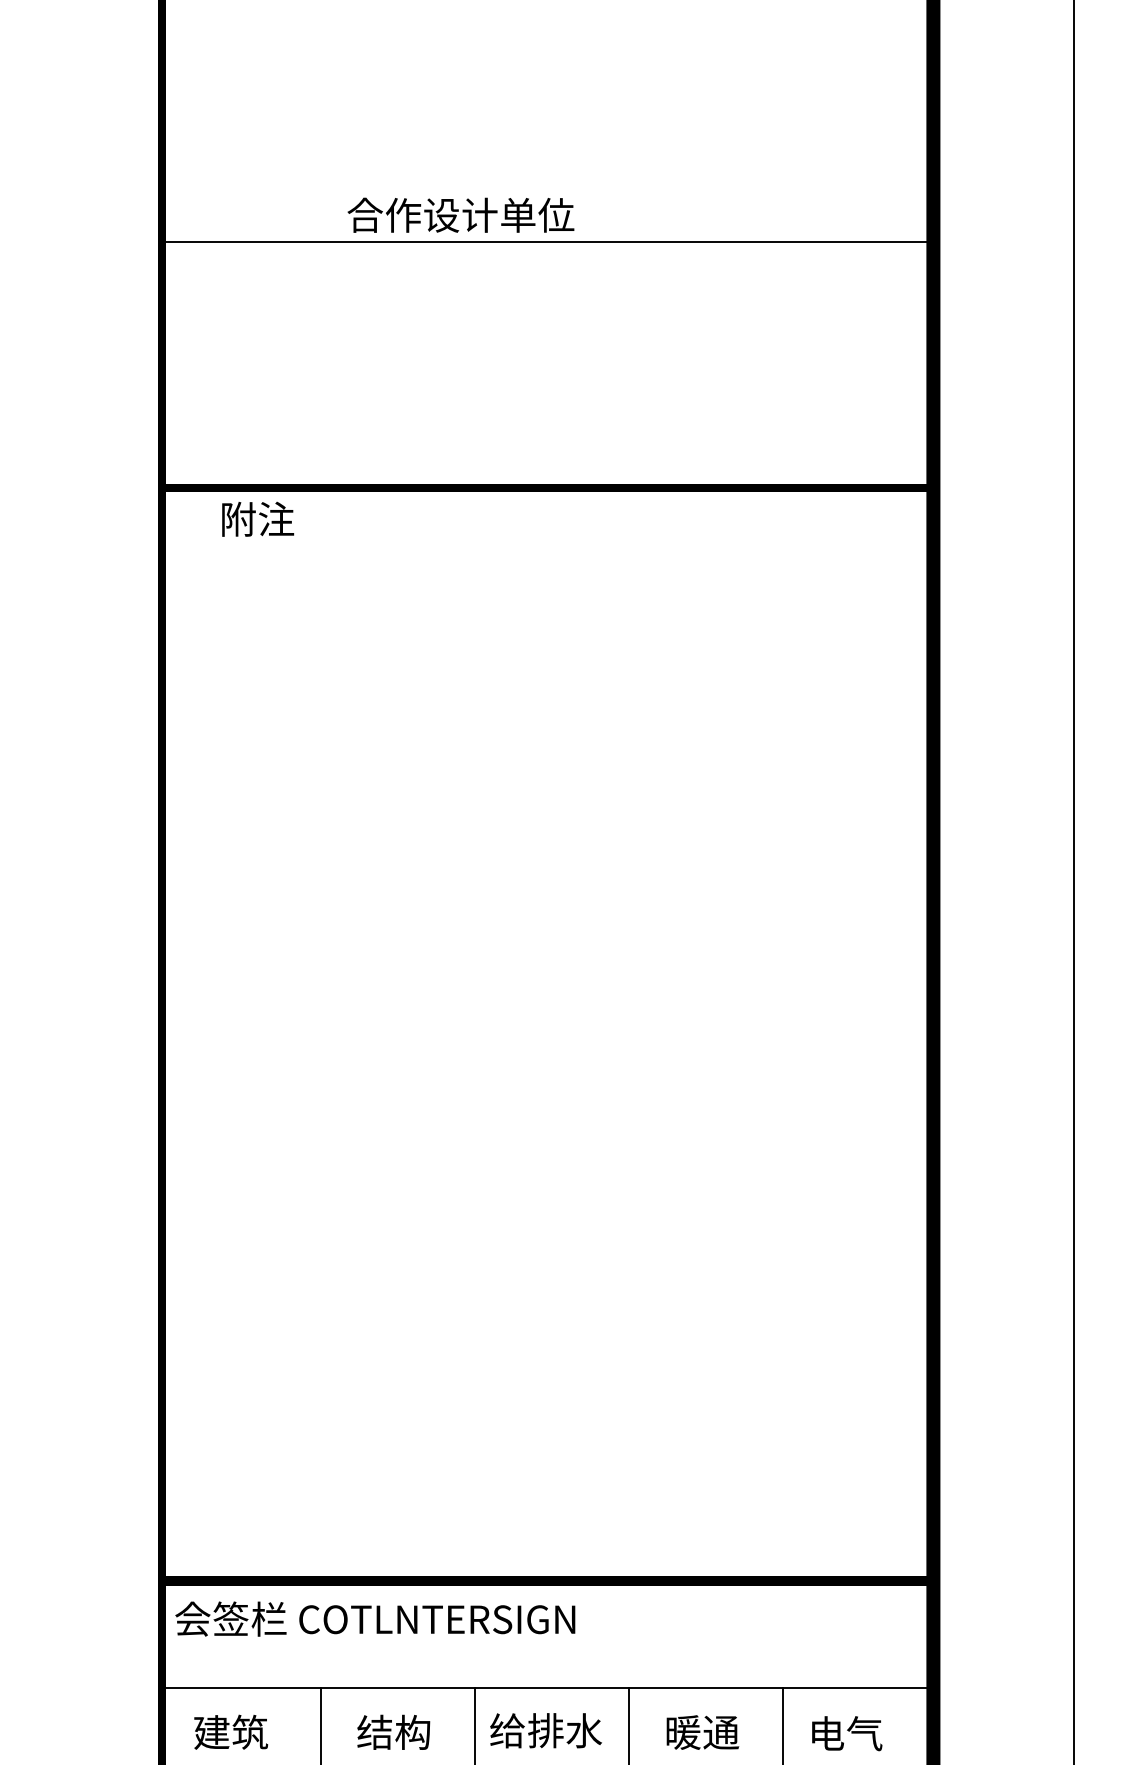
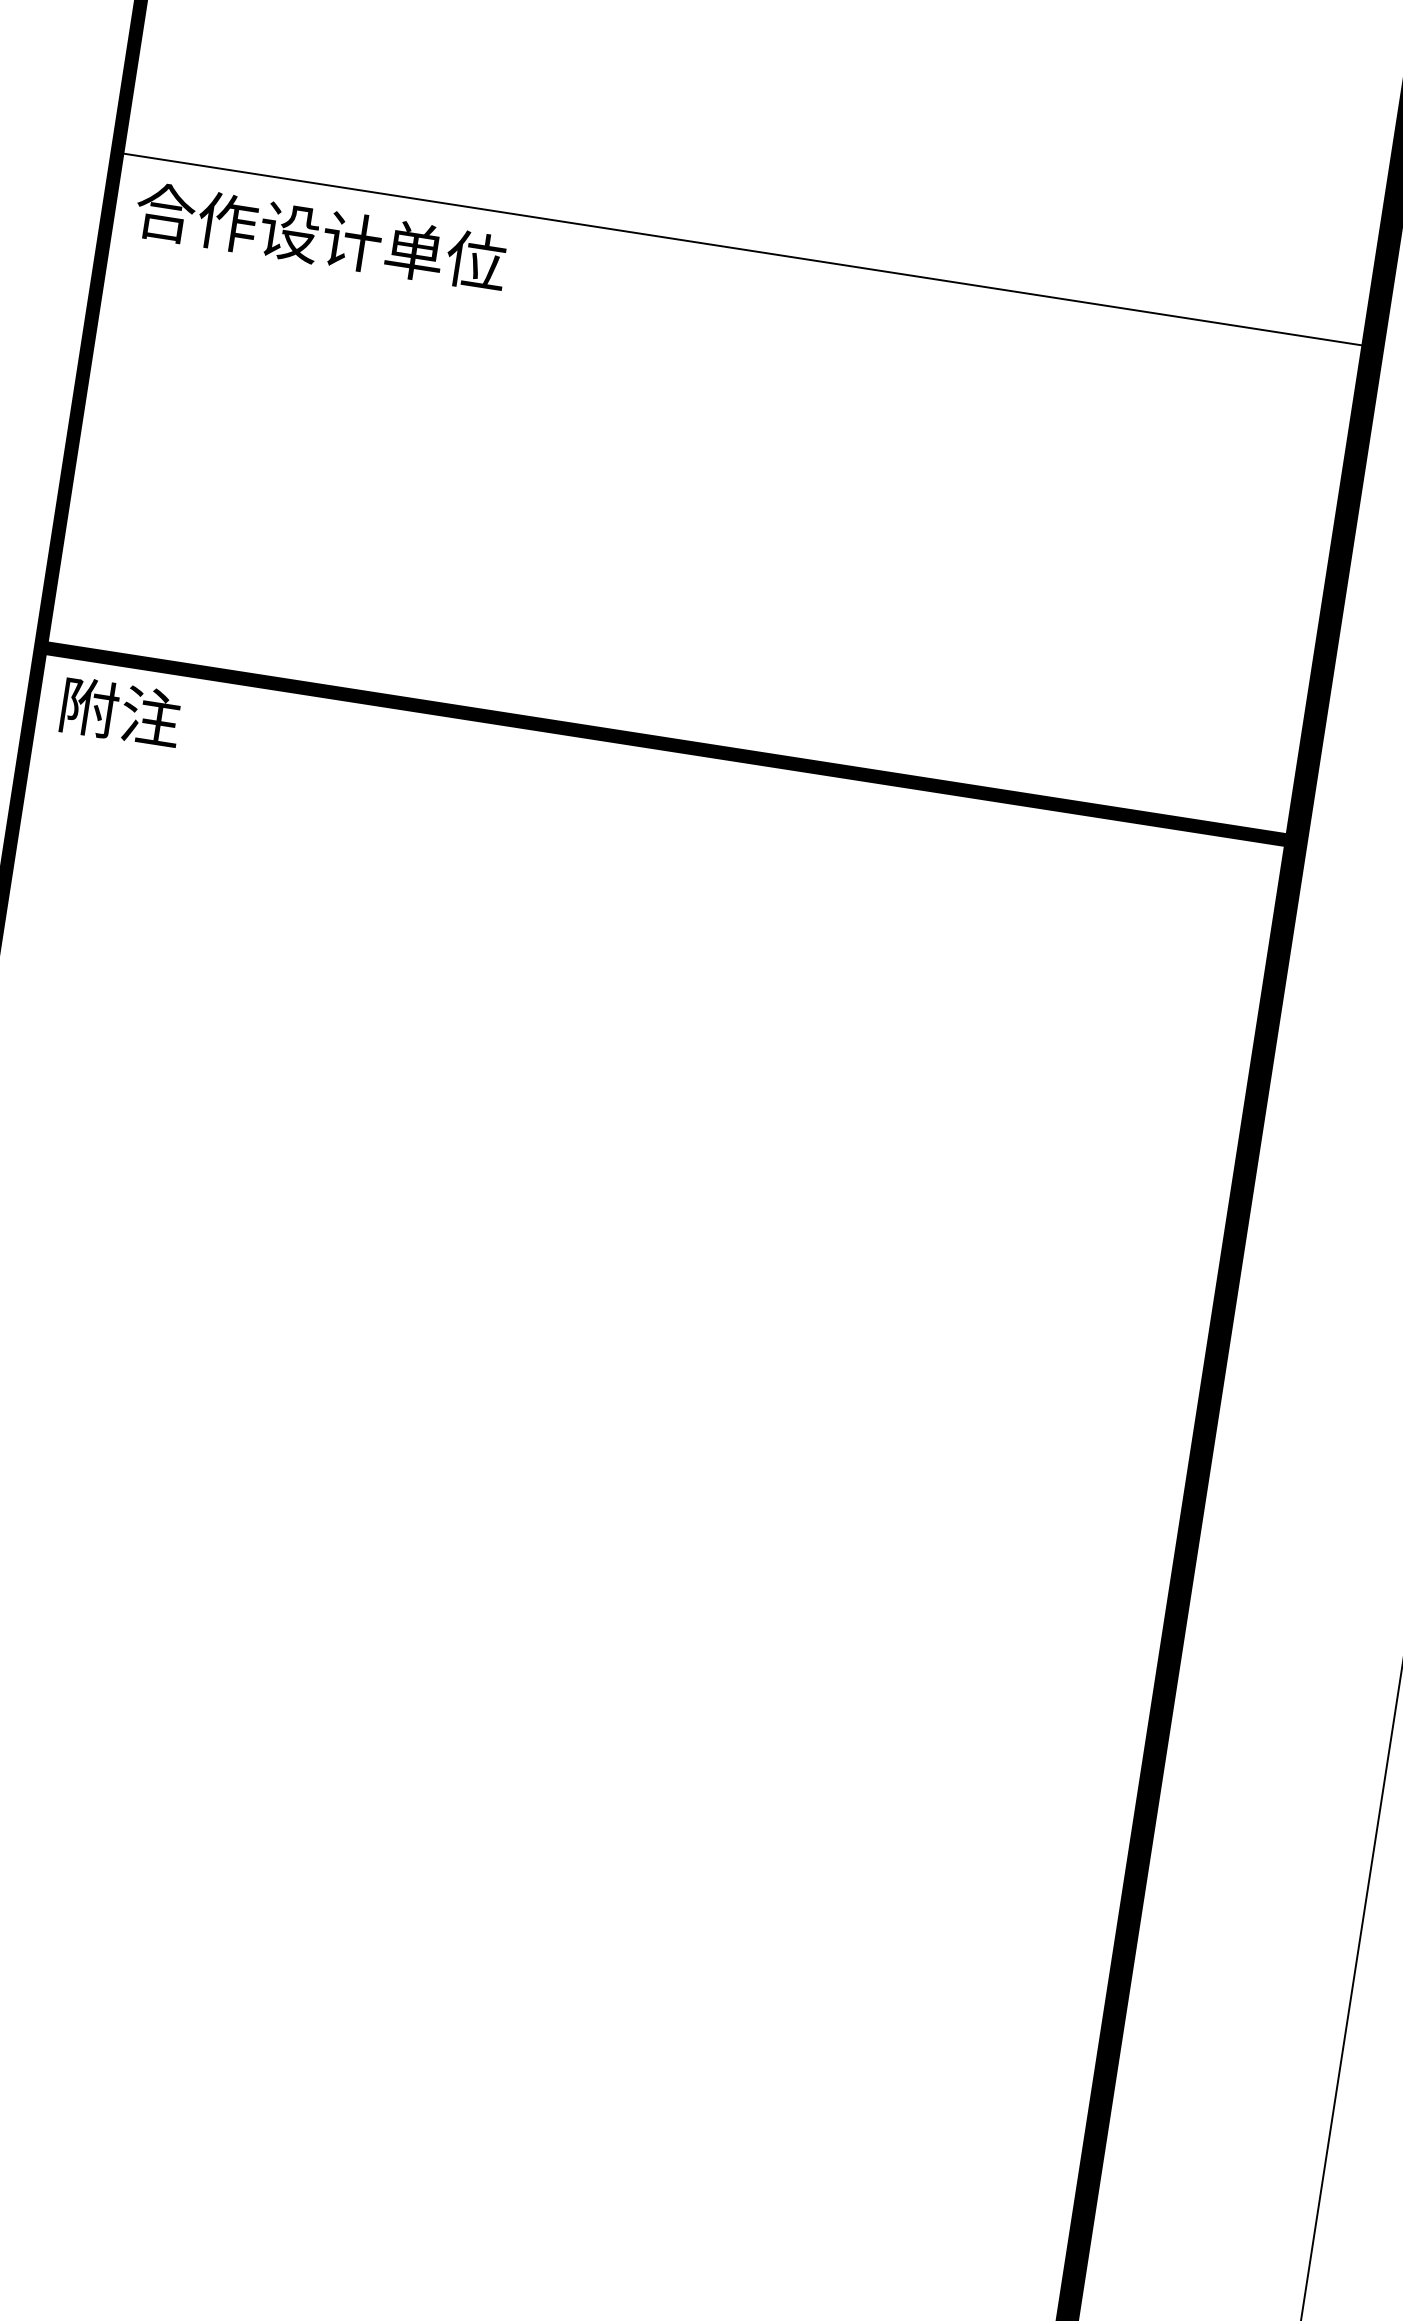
text: (460, 214) -> (320, 235), moved
line: (547, 241) -> (744, 249), moved
text: (258, 518) -> (122, 711), moved

